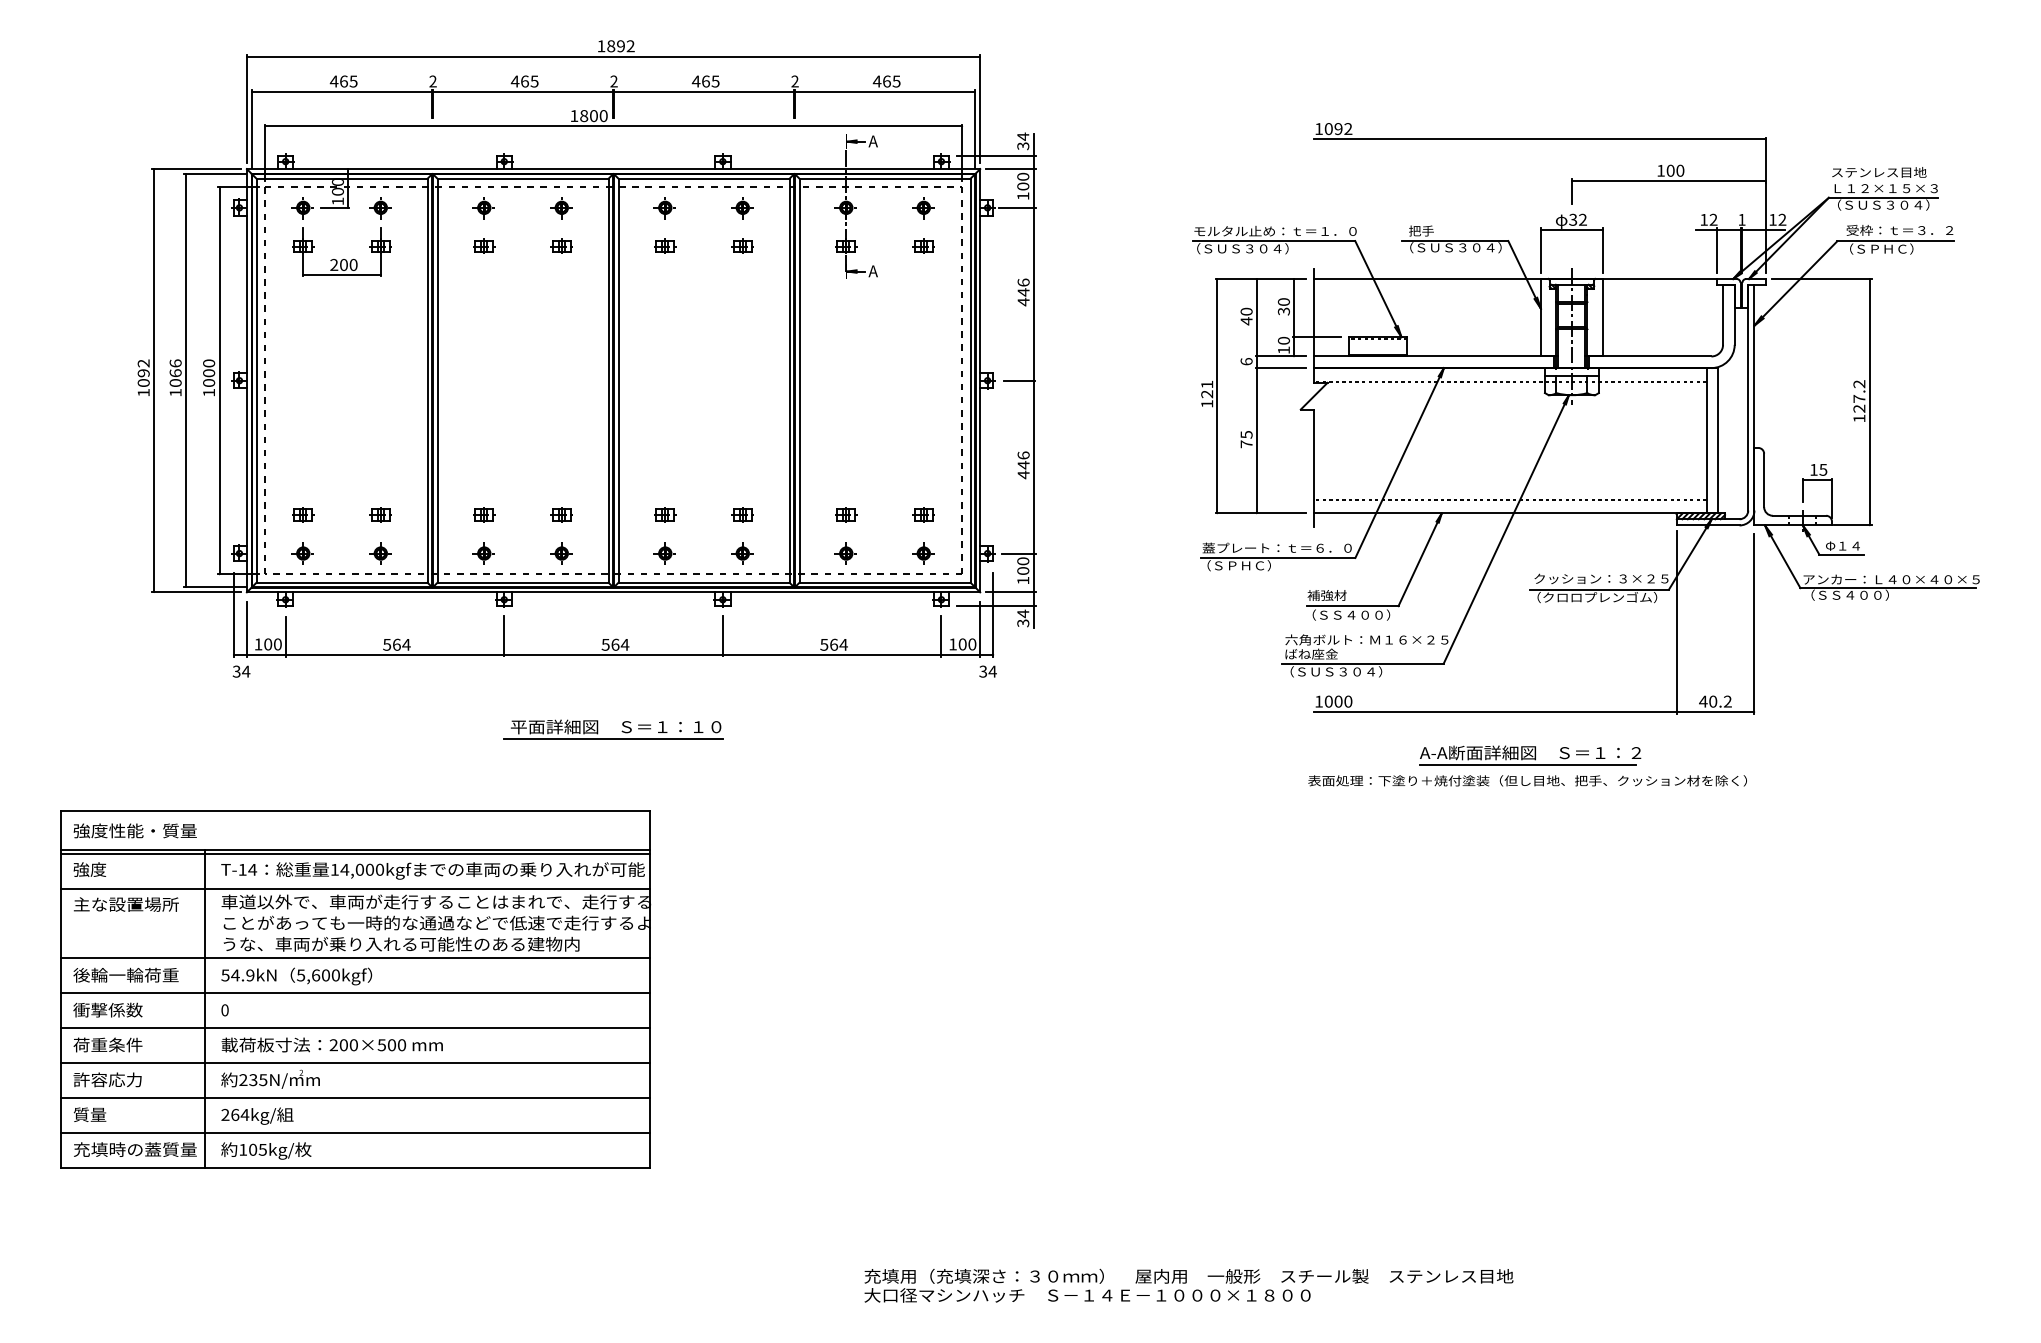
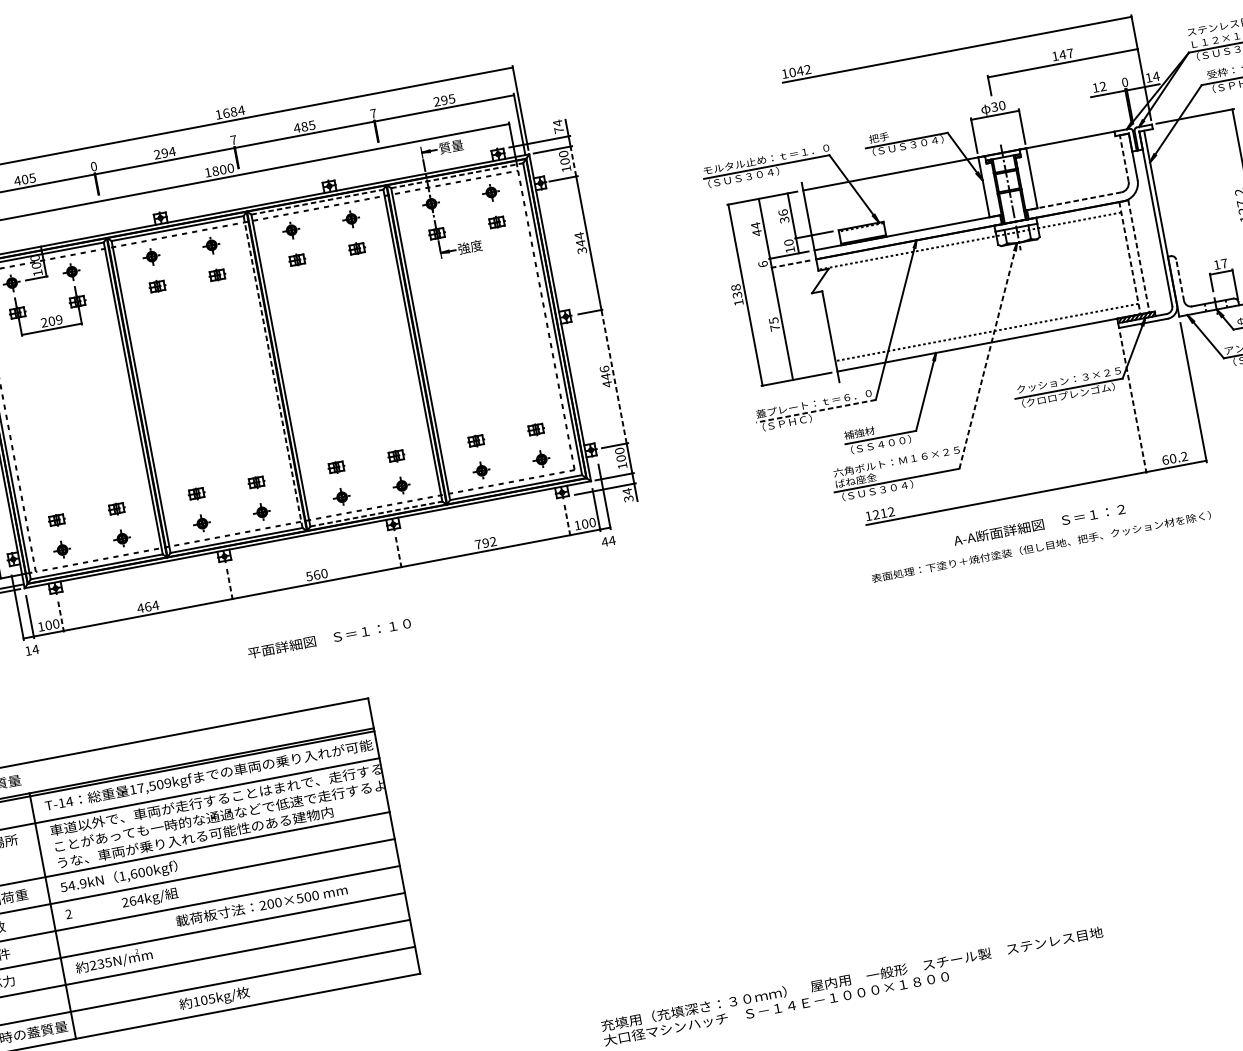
text: (621, 46) -> (234, 112), 1892 -> 1684
text: (343, 81) -> (24, 179), 465 -> 405
text: (432, 81) -> (93, 166), 2 -> 0
text: (524, 81) -> (164, 153), 465 -> 294
text: (613, 81) -> (233, 140), 2 -> 7
text: (705, 81) -> (304, 126), 465 -> 485
text: (794, 81) -> (373, 113), 2 -> 7
text: (881, 81) -> (440, 101), 465 -> 295
text: (1338, 129) -> (800, 71), 1092 -> 1042
text: (883, 141) -> (450, 147), A -> 質量
text: (1023, 146) -> (559, 130), 34 -> 74
text: (1675, 170) -> (1066, 53), 100 -> 147
line: (704, 178) -> (317, 201), solid -> dashed
line: (885, 178) -> (457, 175), solid -> dashed
line: (1033, 187) -> (573, 160), solid -> dashed
text: (1582, 219) -> (1001, 105), 32 -> 30
text: (1741, 219) -> (1124, 82), 1 -> 0
text: (1782, 219) -> (1156, 76), 12 -> 14
line: (1717, 250) -> (1110, 109), removed
text: (353, 264) -> (59, 319), 200 -> 209
text: (883, 270) -> (469, 246), A -> 強度
text: (1023, 292) -> (580, 243), 446 -> 344
text: (1283, 301) -> (782, 212), 30 -> 36
text: (1246, 311) -> (755, 225), 40 -> 44
line: (1723, 314) -> (1124, 158), solid -> dashed
line: (1648, 356) -> (1072, 201), solid -> dashed
line: (1281, 368) -> (791, 264), solid -> dashed
line: (608, 380) -> (273, 371), solid -> dashed
text: (1207, 389) -> (736, 291), 121 -> 138
line: (1706, 440) -> (1129, 257), solid -> dashed
line: (1718, 440) -> (1139, 256), solid -> dashed
line: (1033, 466) -> (613, 376), solid -> dashed
text: (1823, 469) -> (1224, 263), 15 -> 17
line: (1764, 480) -> (1180, 280), solid -> dashed
line: (1506, 529) -> (988, 355), solid -> dashed
line: (1277, 557) -> (815, 410), solid -> dashed
line: (704, 582) -> (376, 513), solid -> dashed
line: (1676, 623) -> (1133, 403), solid -> dashed
line: (285, 636) -> (60, 616), solid -> dashed
line: (504, 636) -> (230, 584), solid -> dashed
line: (722, 636) -> (398, 552), solid -> dashed
line: (941, 636) -> (567, 521), solid -> dashed
text: (386, 644) -> (140, 608), 564 -> 464
text: (624, 644) -> (323, 573), 564 -> 560
text: (833, 644) -> (485, 542), 564 -> 792
text: (236, 671) -> (28, 650), 34 -> 14
text: (983, 671) -> (605, 541), 34 -> 44
text: (1338, 701) -> (883, 513), 1000 -> 1212
text: (1703, 701) -> (1165, 460), 40.2 -> 60.2
line: (613, 739) -> (329, 648), removed
line: (1527, 765) -> (1039, 535), removed
text: (362, 869) -> (154, 785), 14,000kgf -> 17,509kgf
text: (301, 975) -> (122, 876), 5,600kgf -> 1,600kgf
text: (224, 1010) -> (68, 914), 0 -> 2
text: (331, 1044) -> (261, 905), moved
text: (257, 1115) -> (150, 898), moved
text: (266, 1150) -> (214, 998), moved

